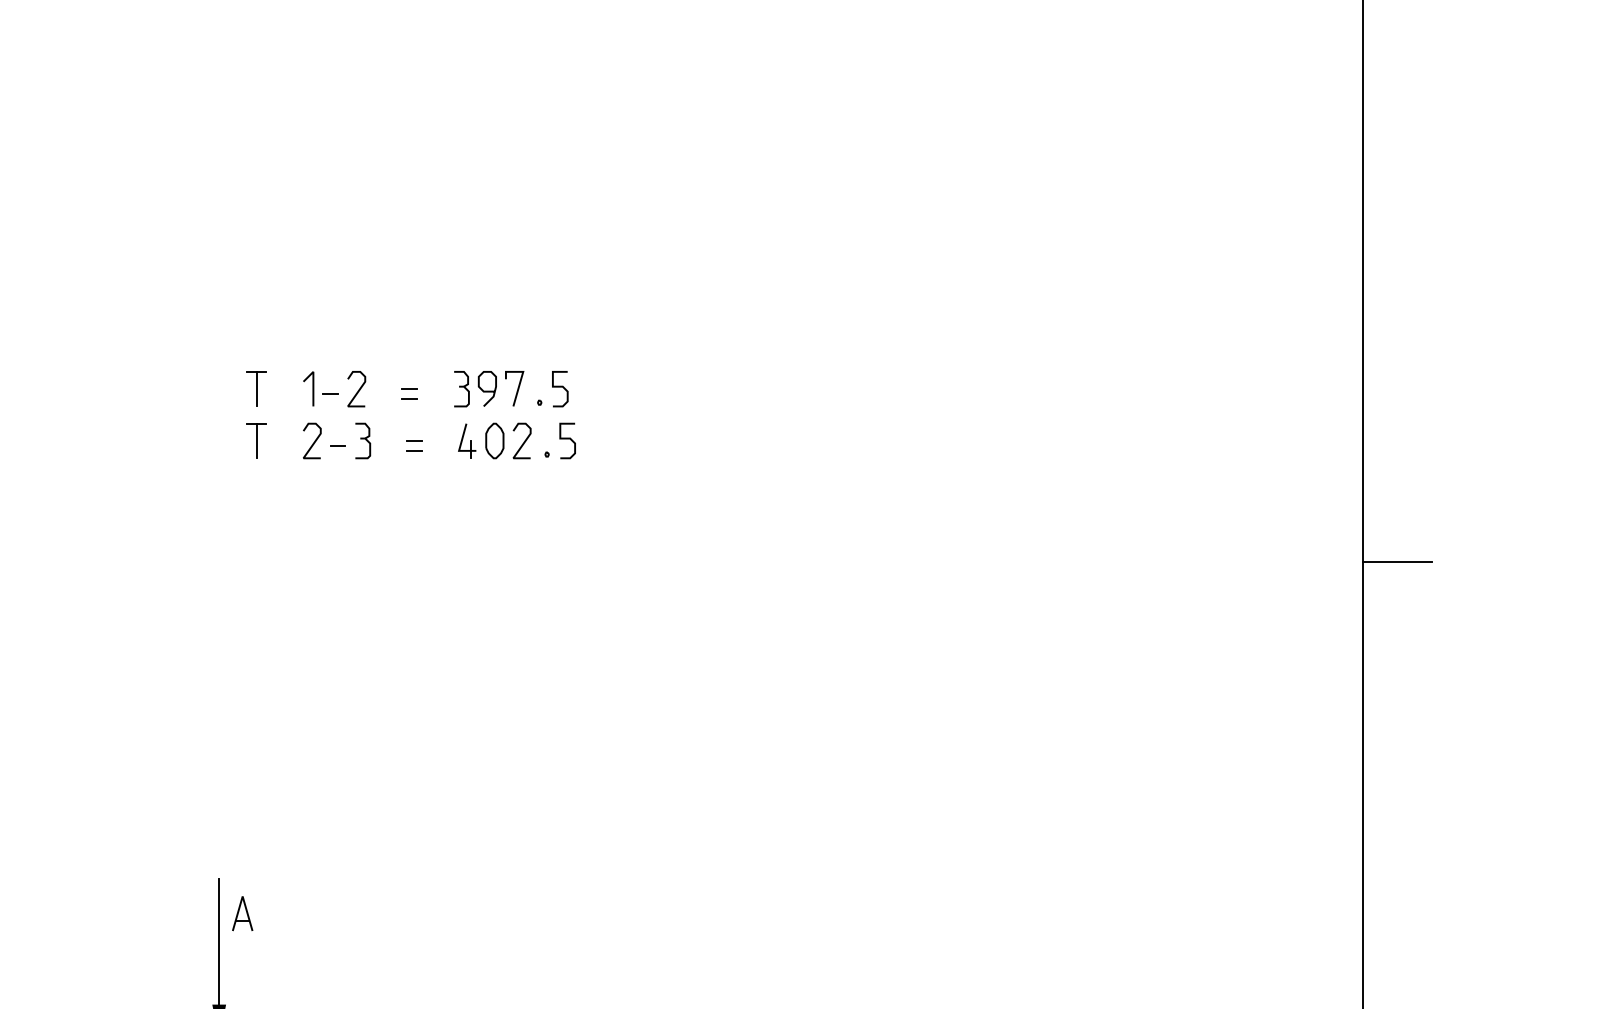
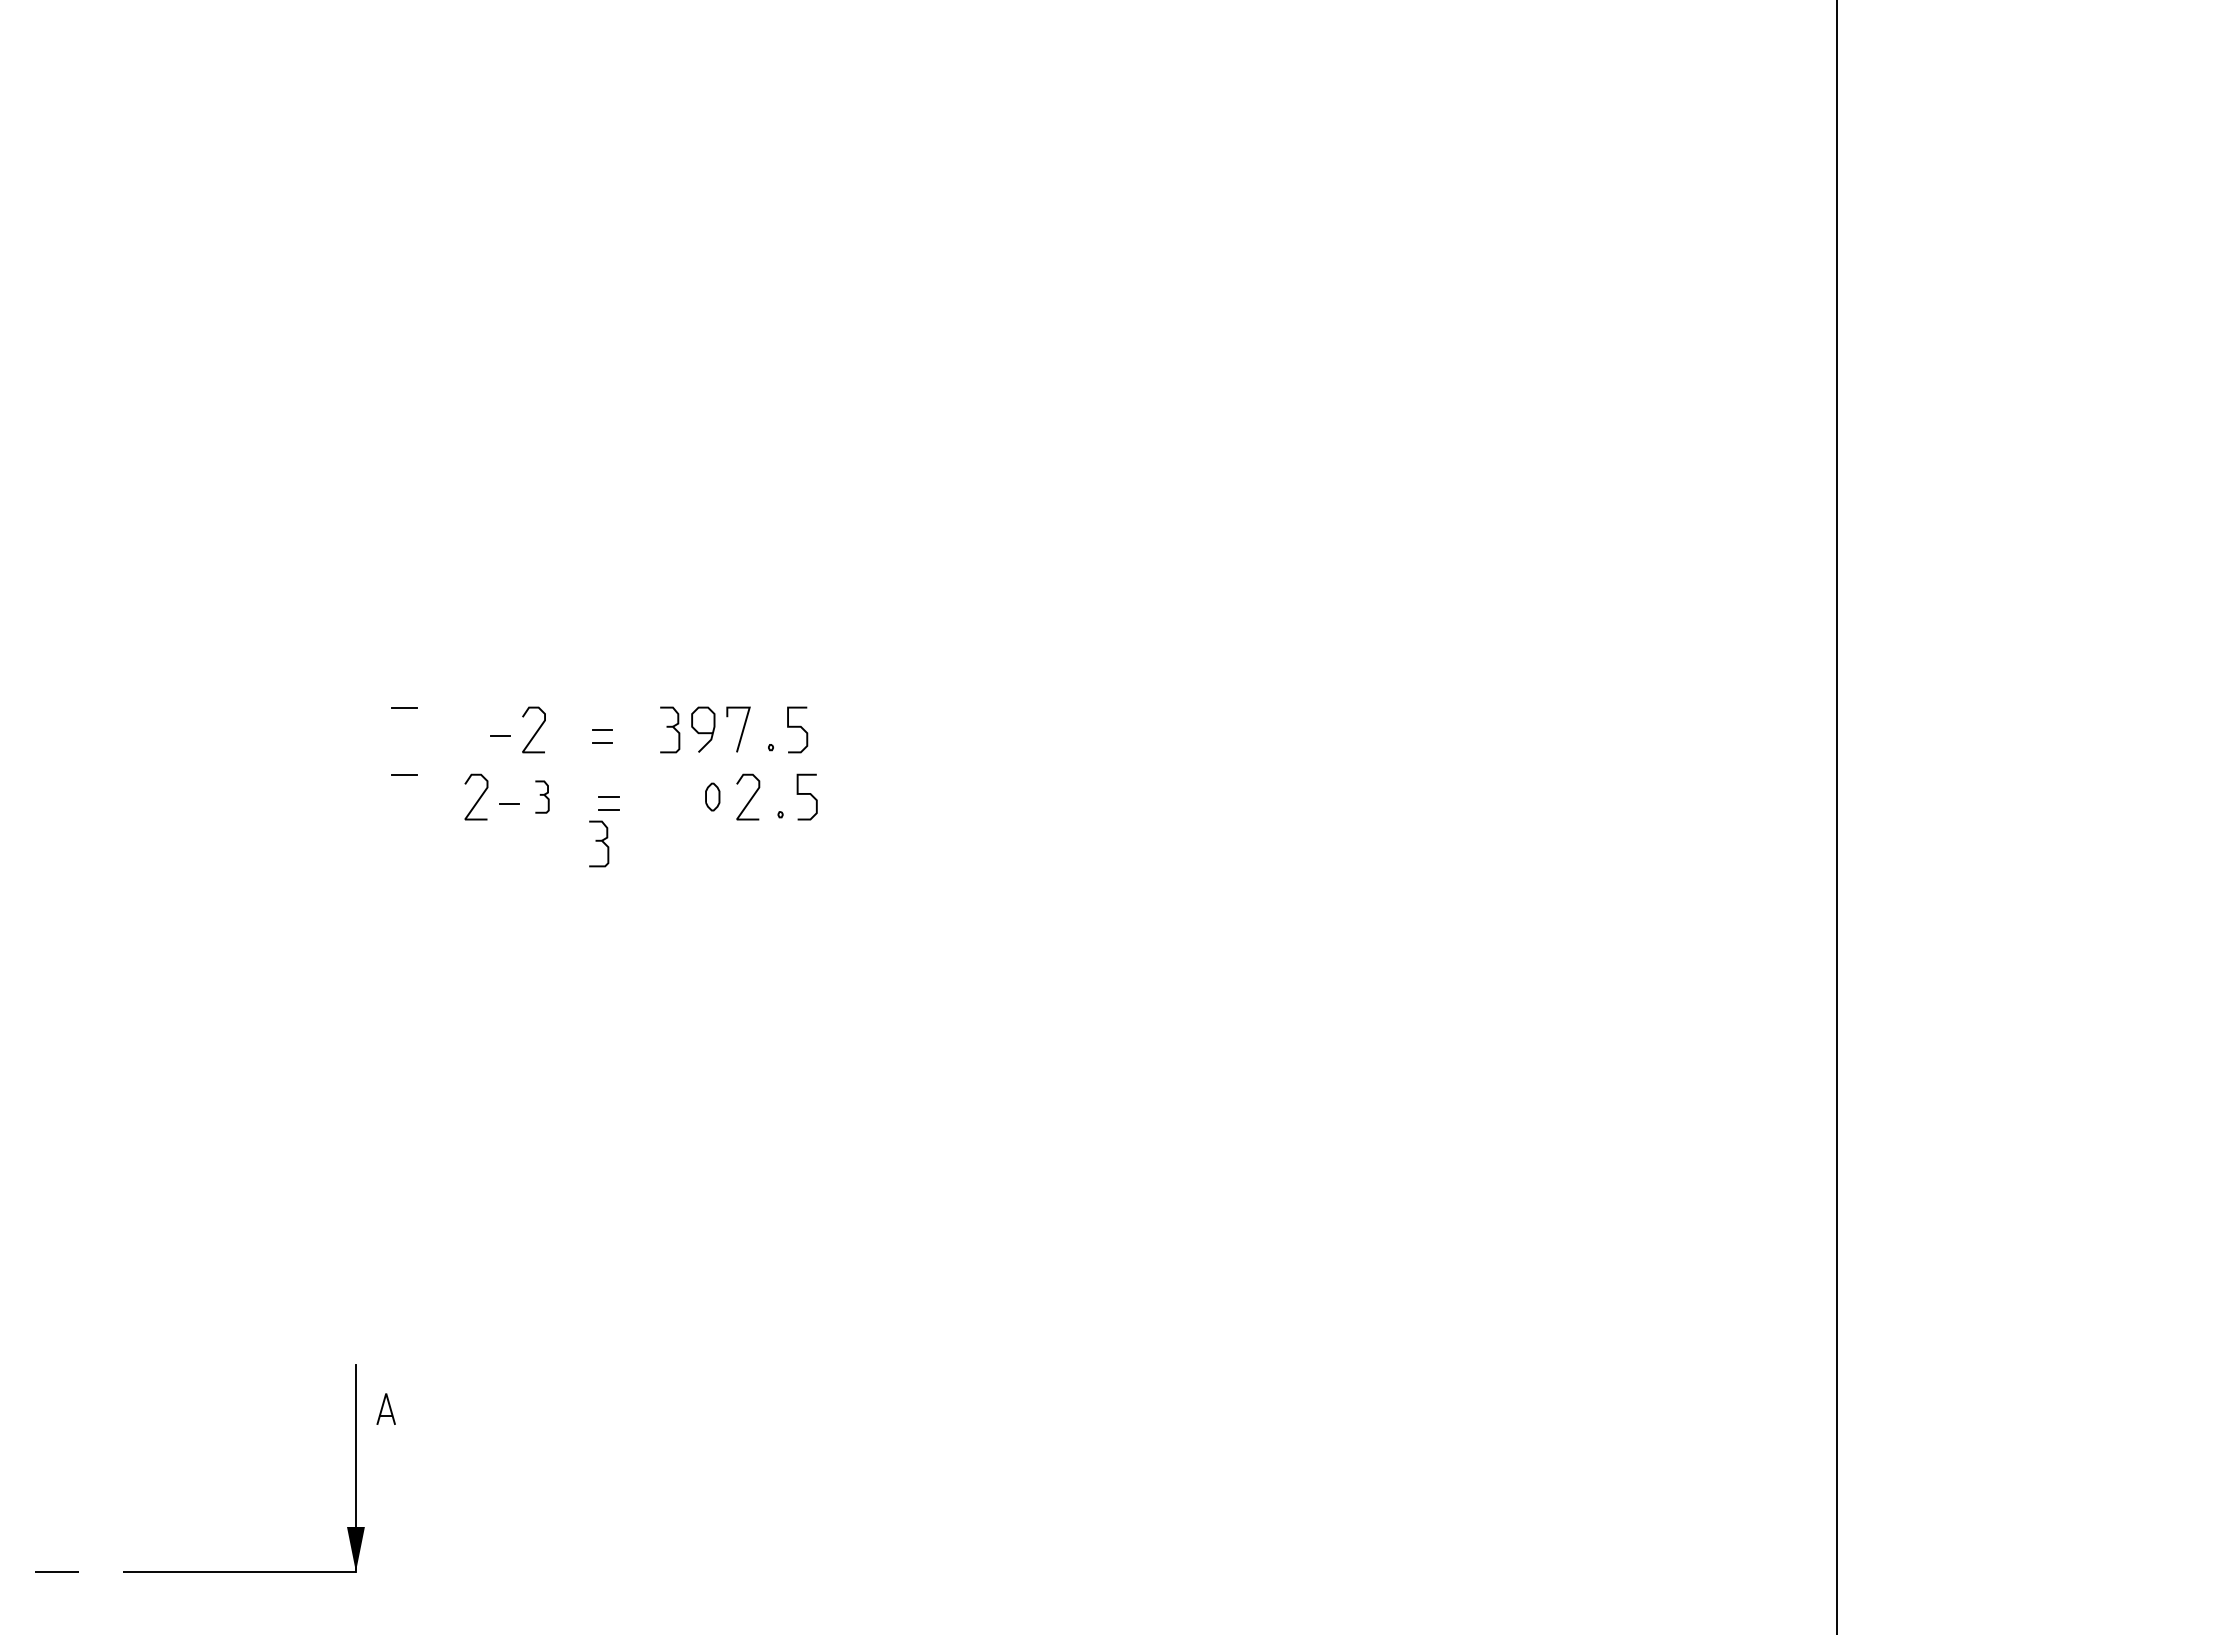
line: (256, 388) -> (404, 729), removed
line: (313, 388) -> (477, 729), removed
line: (256, 440) -> (404, 796), removed
part: (363, 440) -> (542, 796), size x0.7
part: (494, 440) -> (712, 796), size x0.6
part: (466, 441) -> (676, 797), removed
part: (407, 476) -> (599, 843), added
line: (1397, 562) -> (1881, 954), removed
part: (242, 913) -> (385, 1408), size x0.7

